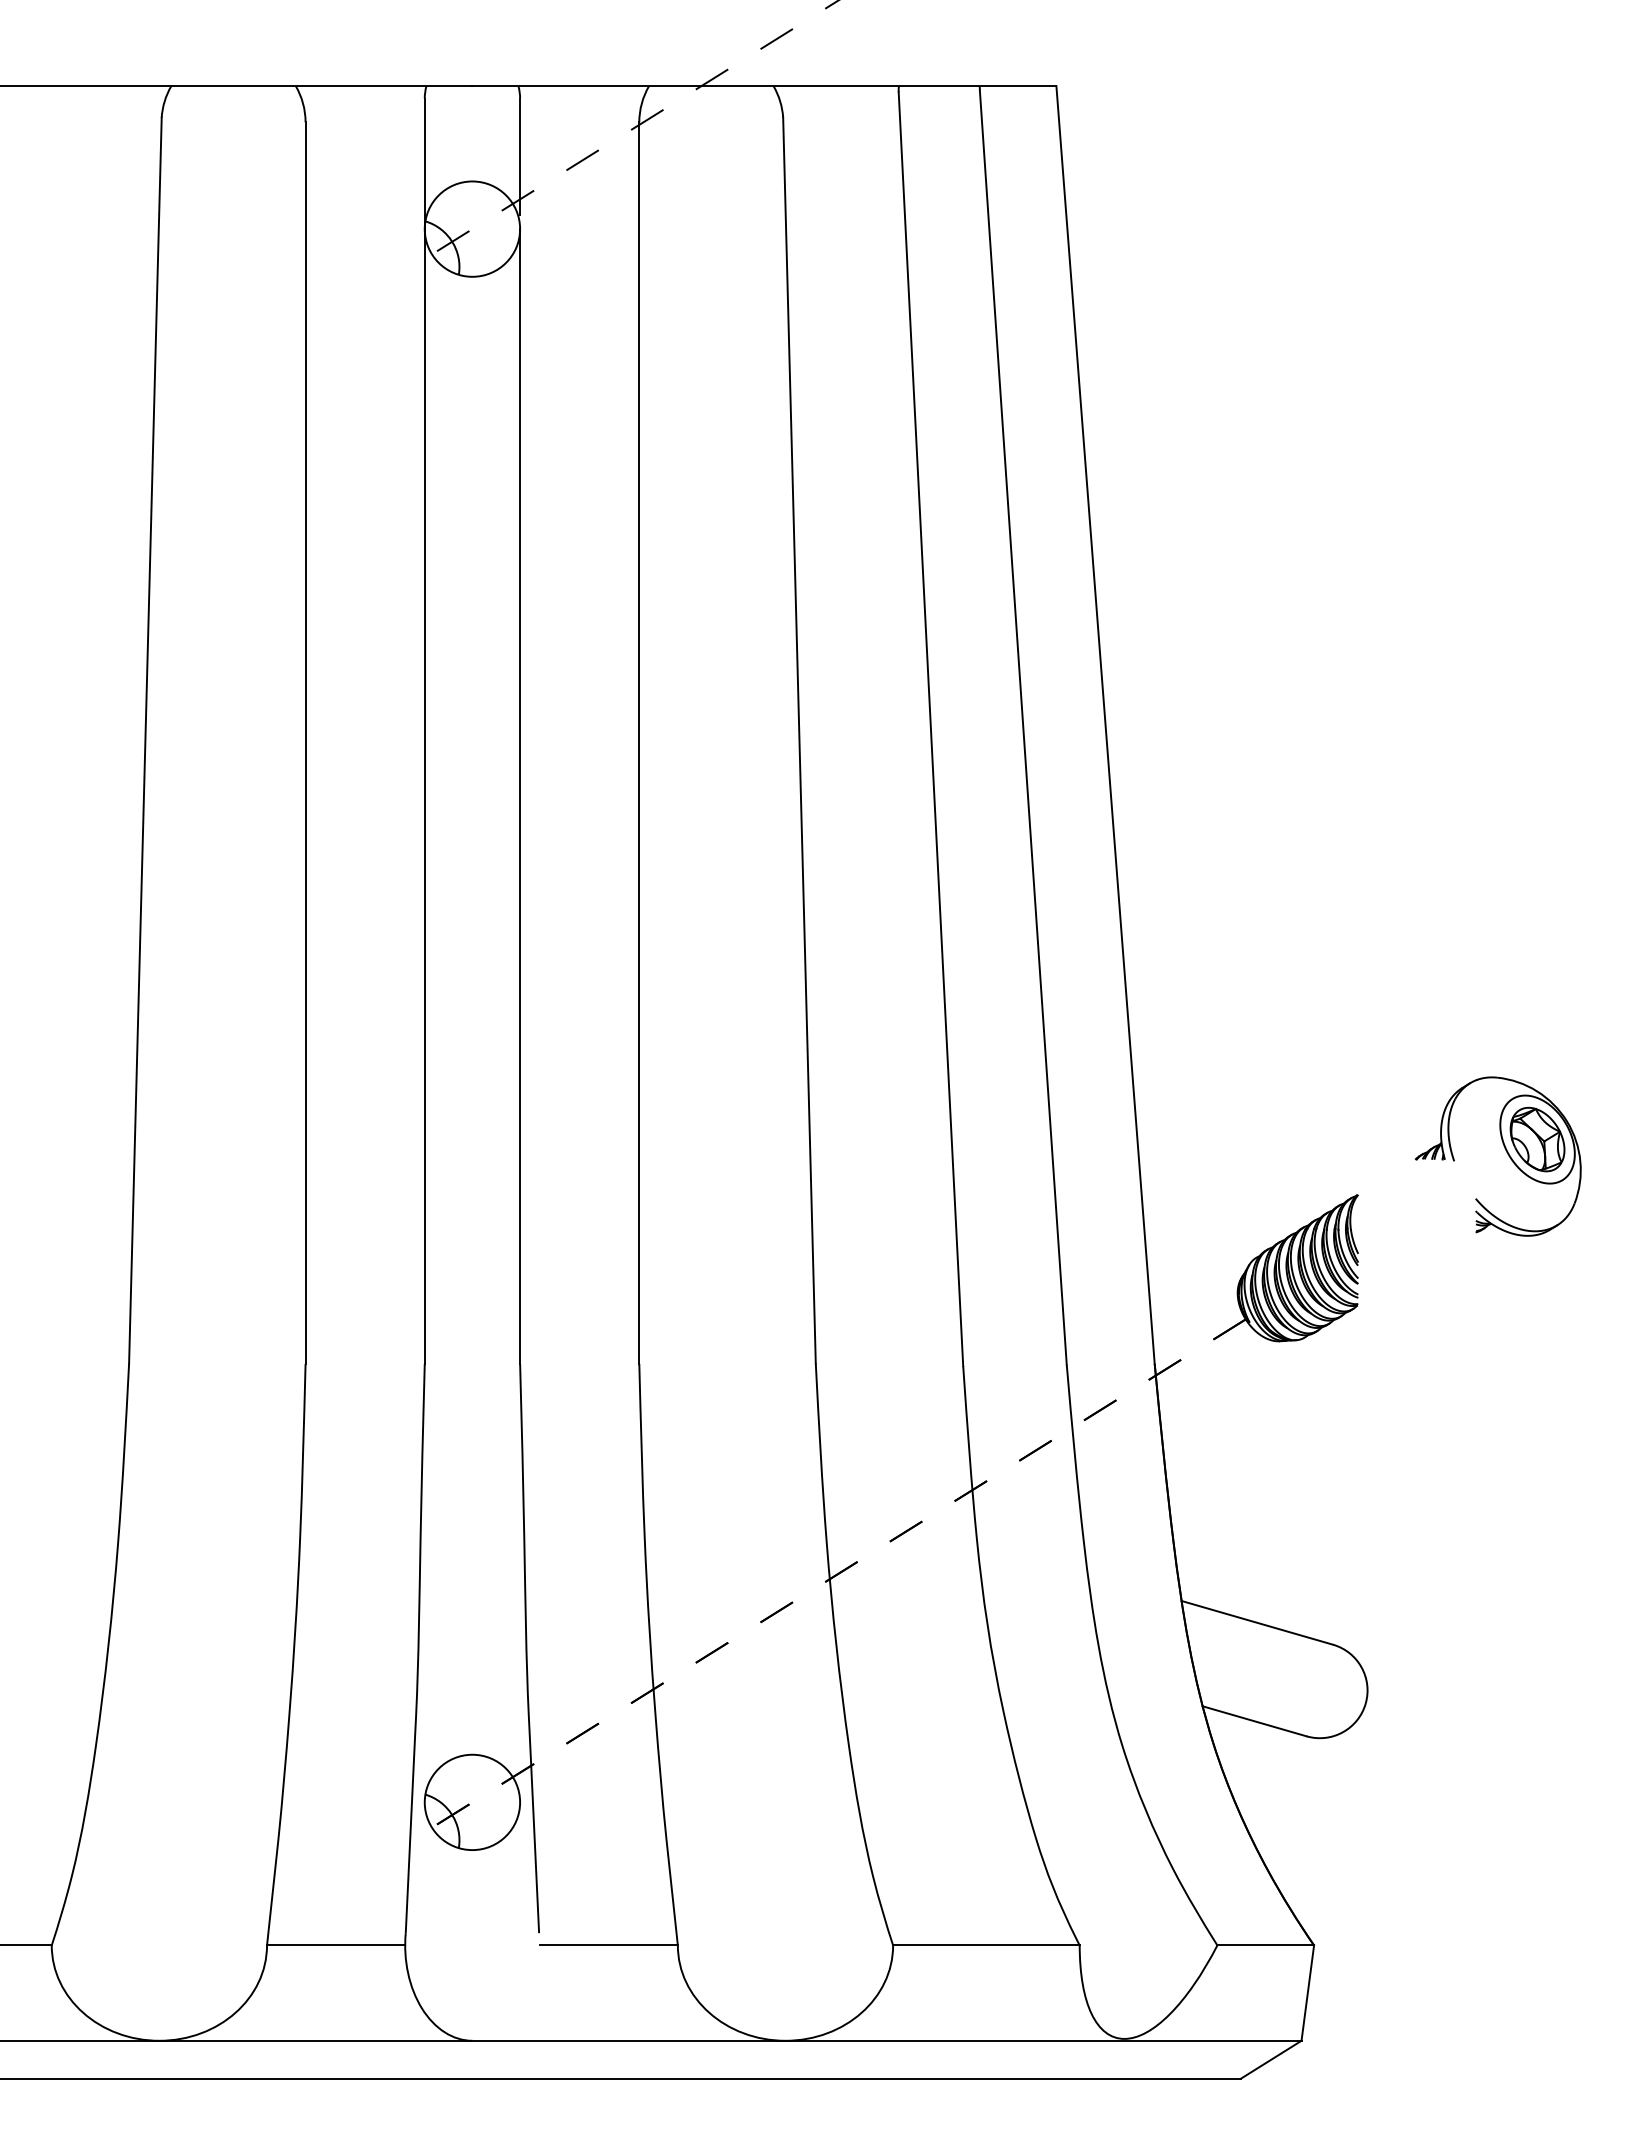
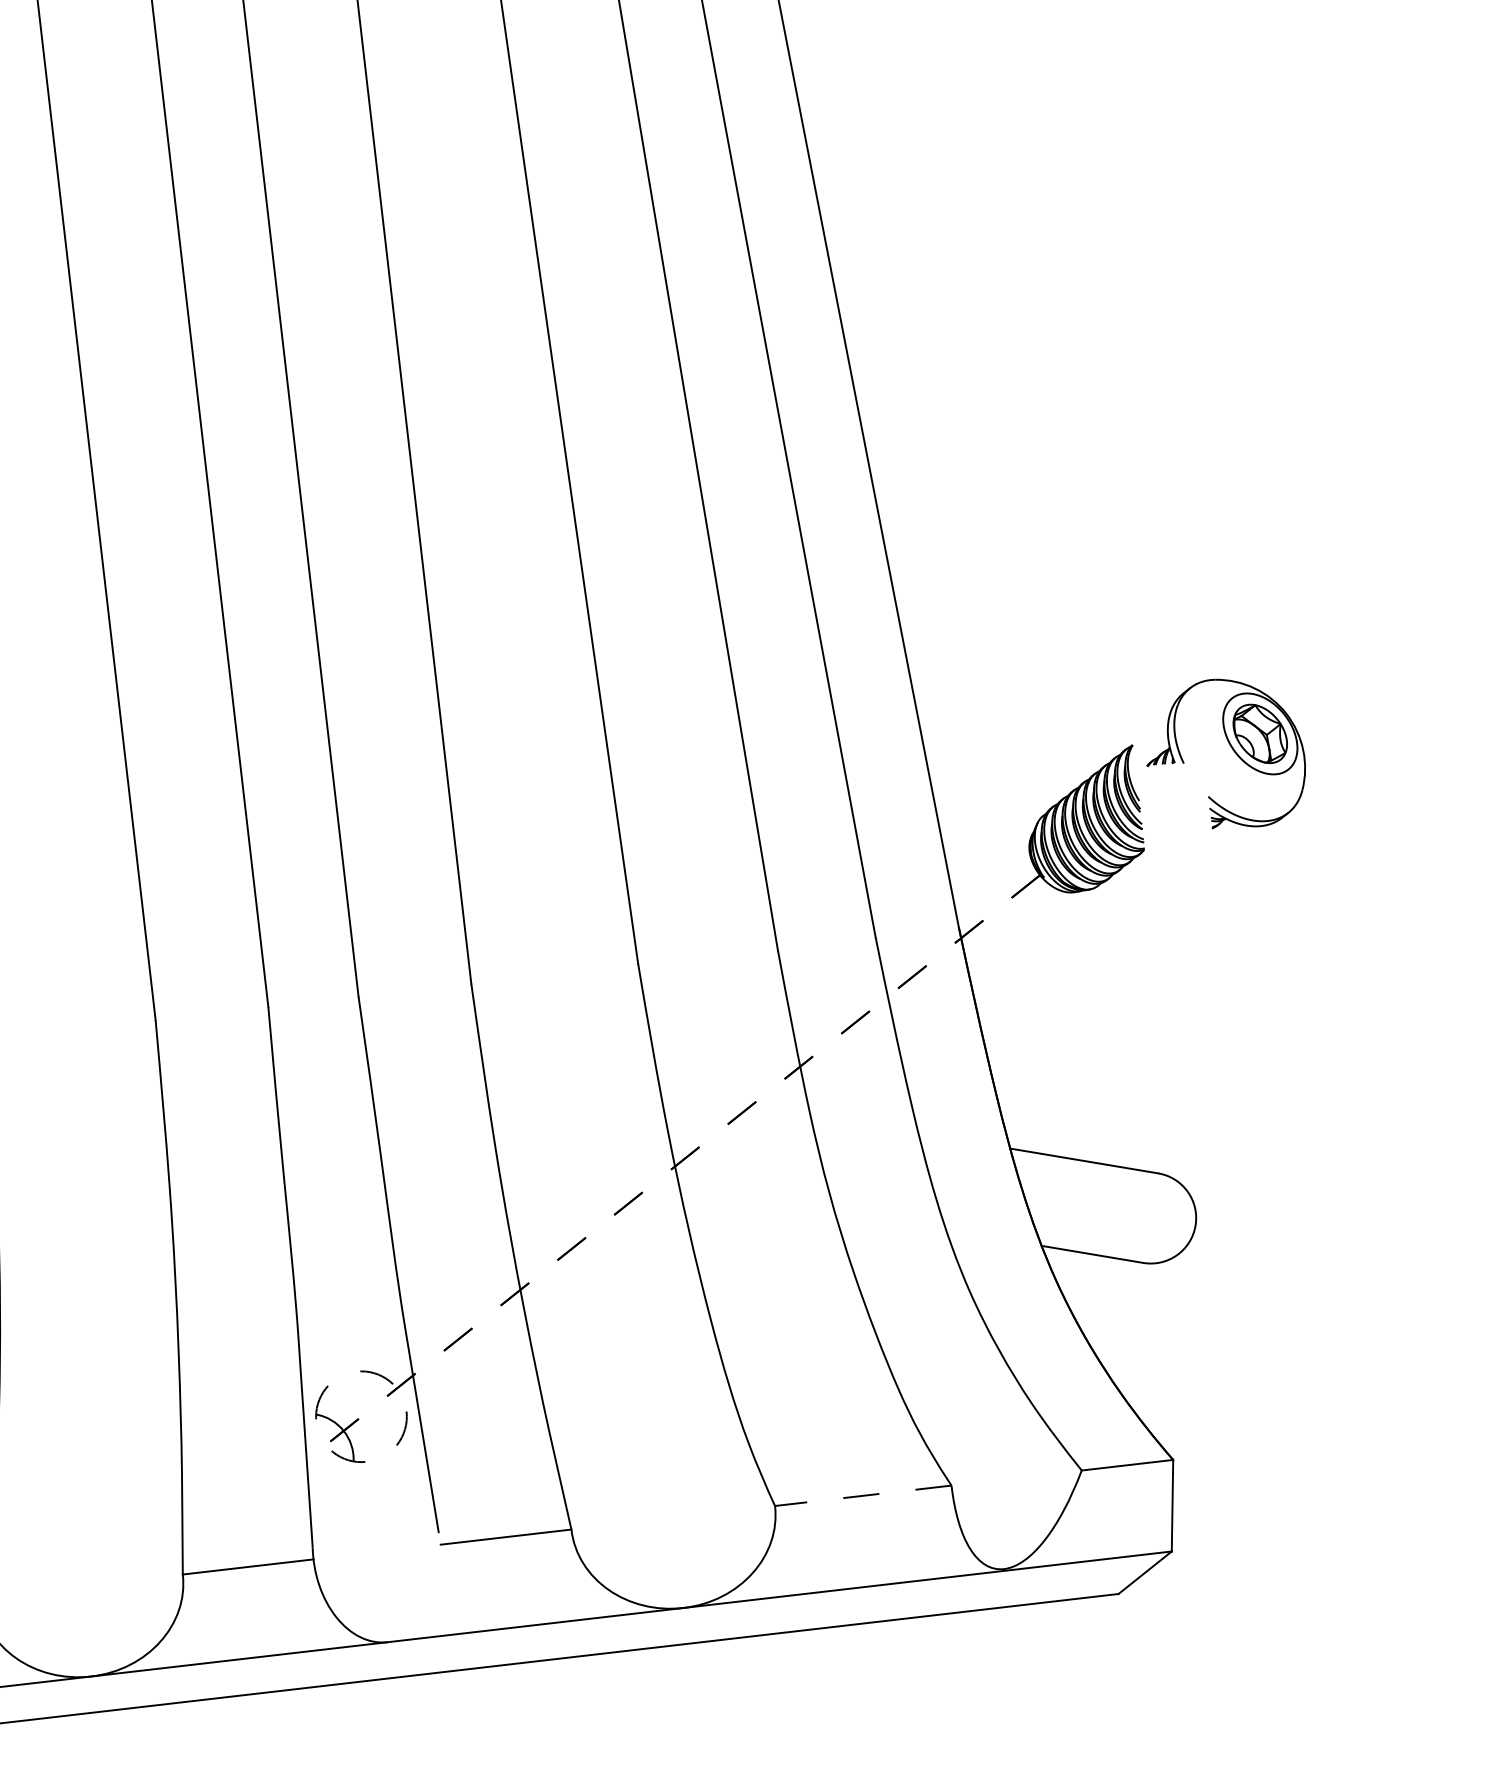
part: (1506, 1152) -> (1232, 749), moved
circle: (472, 1802) -> (361, 1416), solid -> dashed
line: (985, 1945) -> (862, 1495), solid -> dashed

